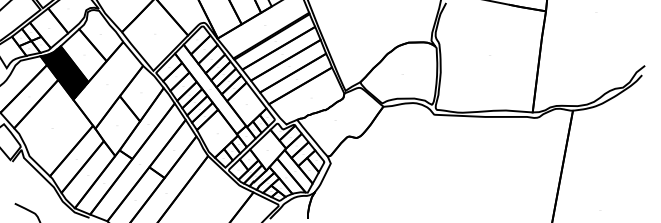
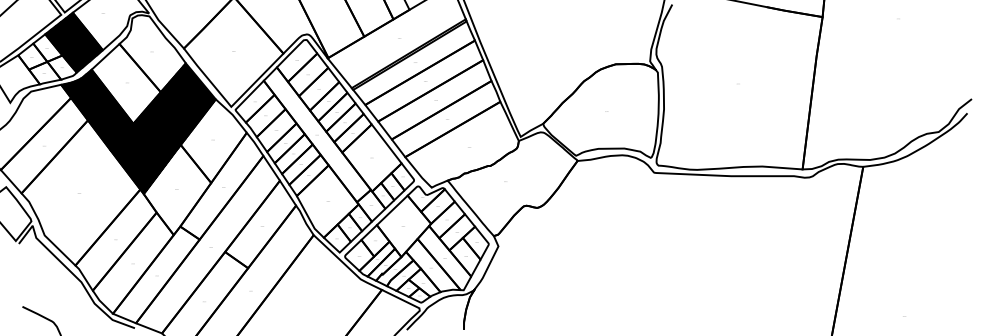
hatch: (48, 28) -> (73, 42), added
hatch: (108, 85) -> (163, 128), added

